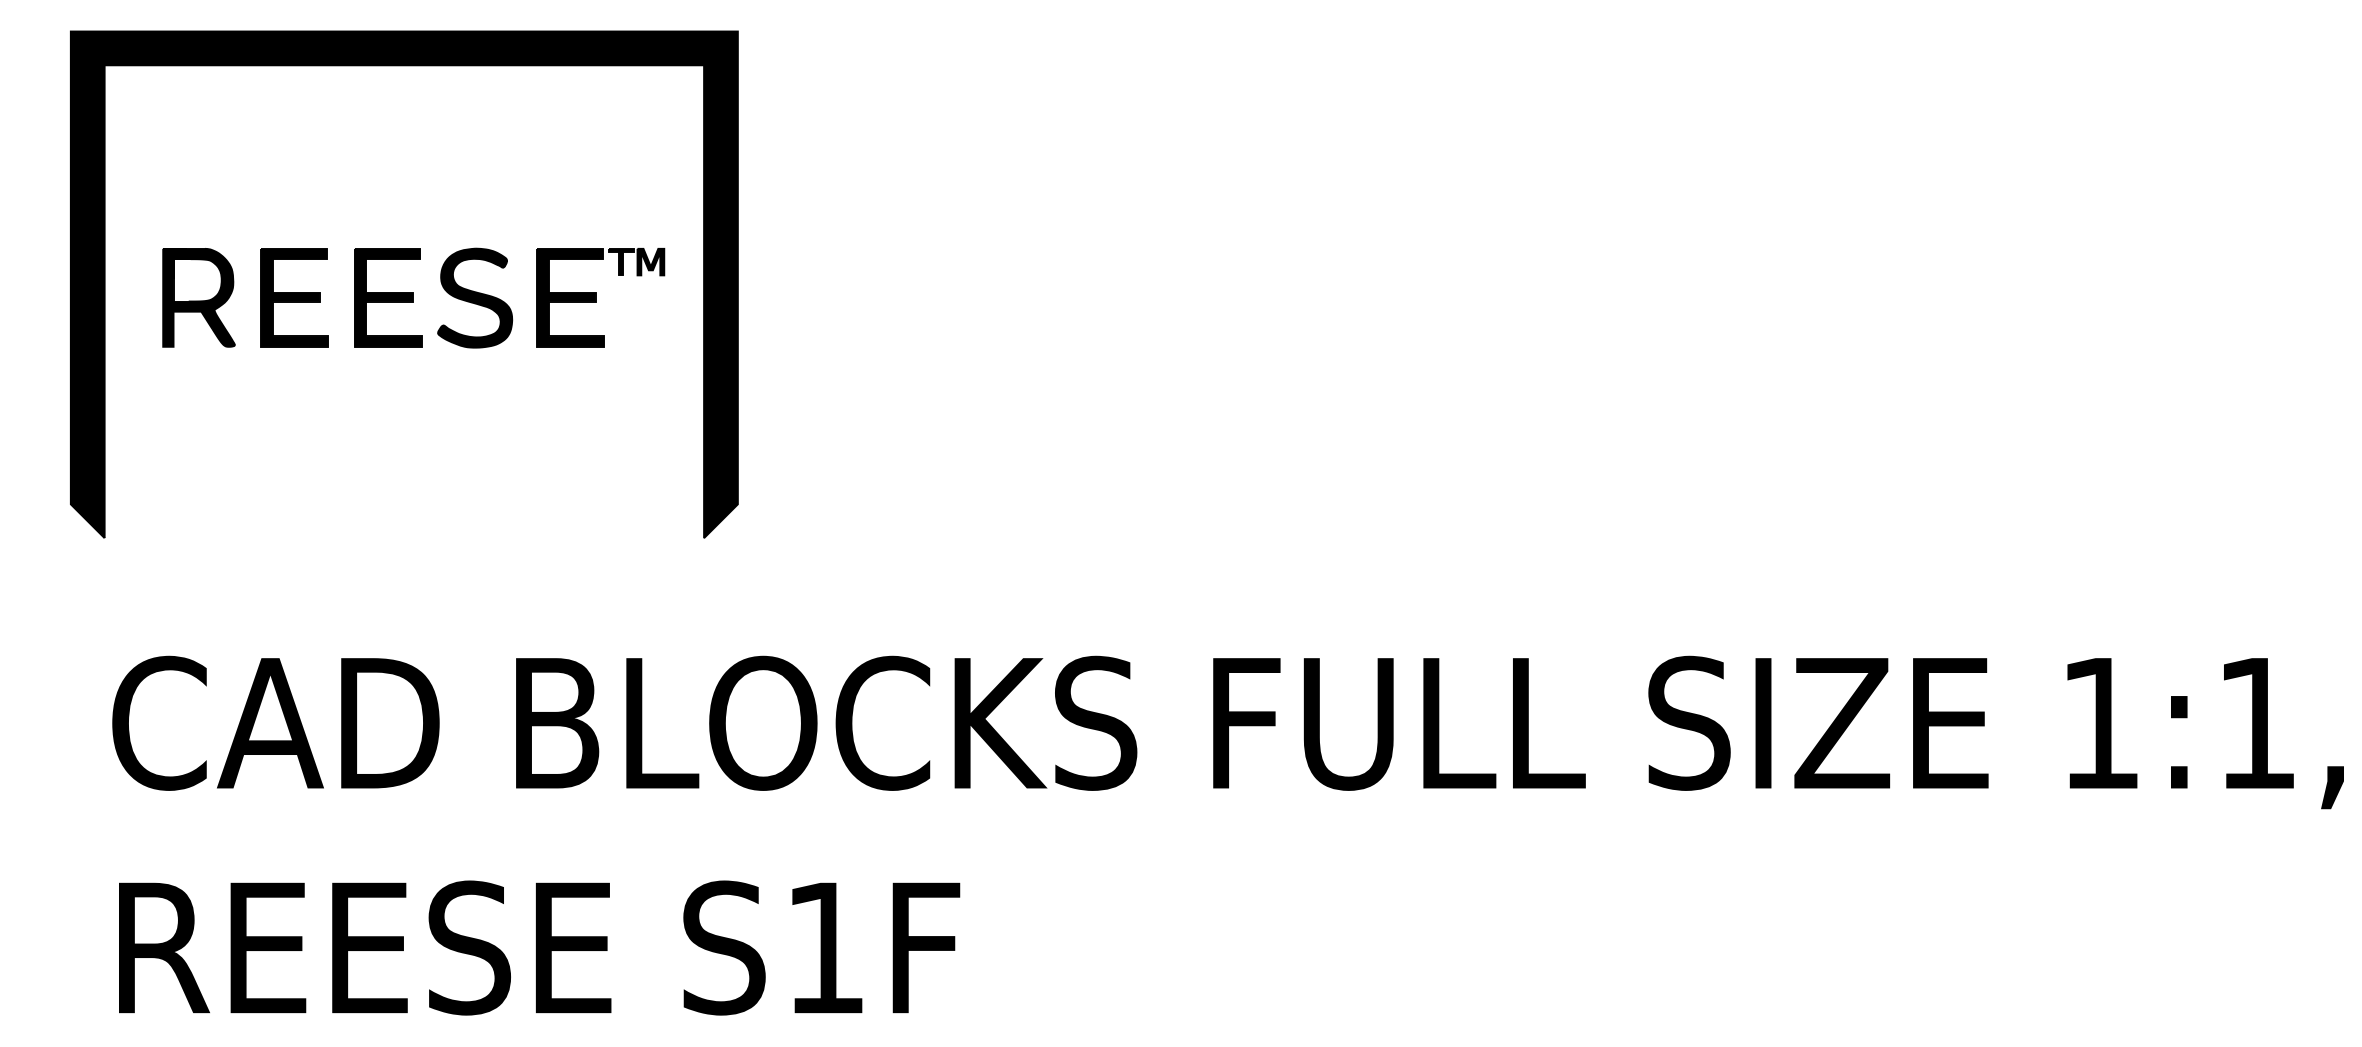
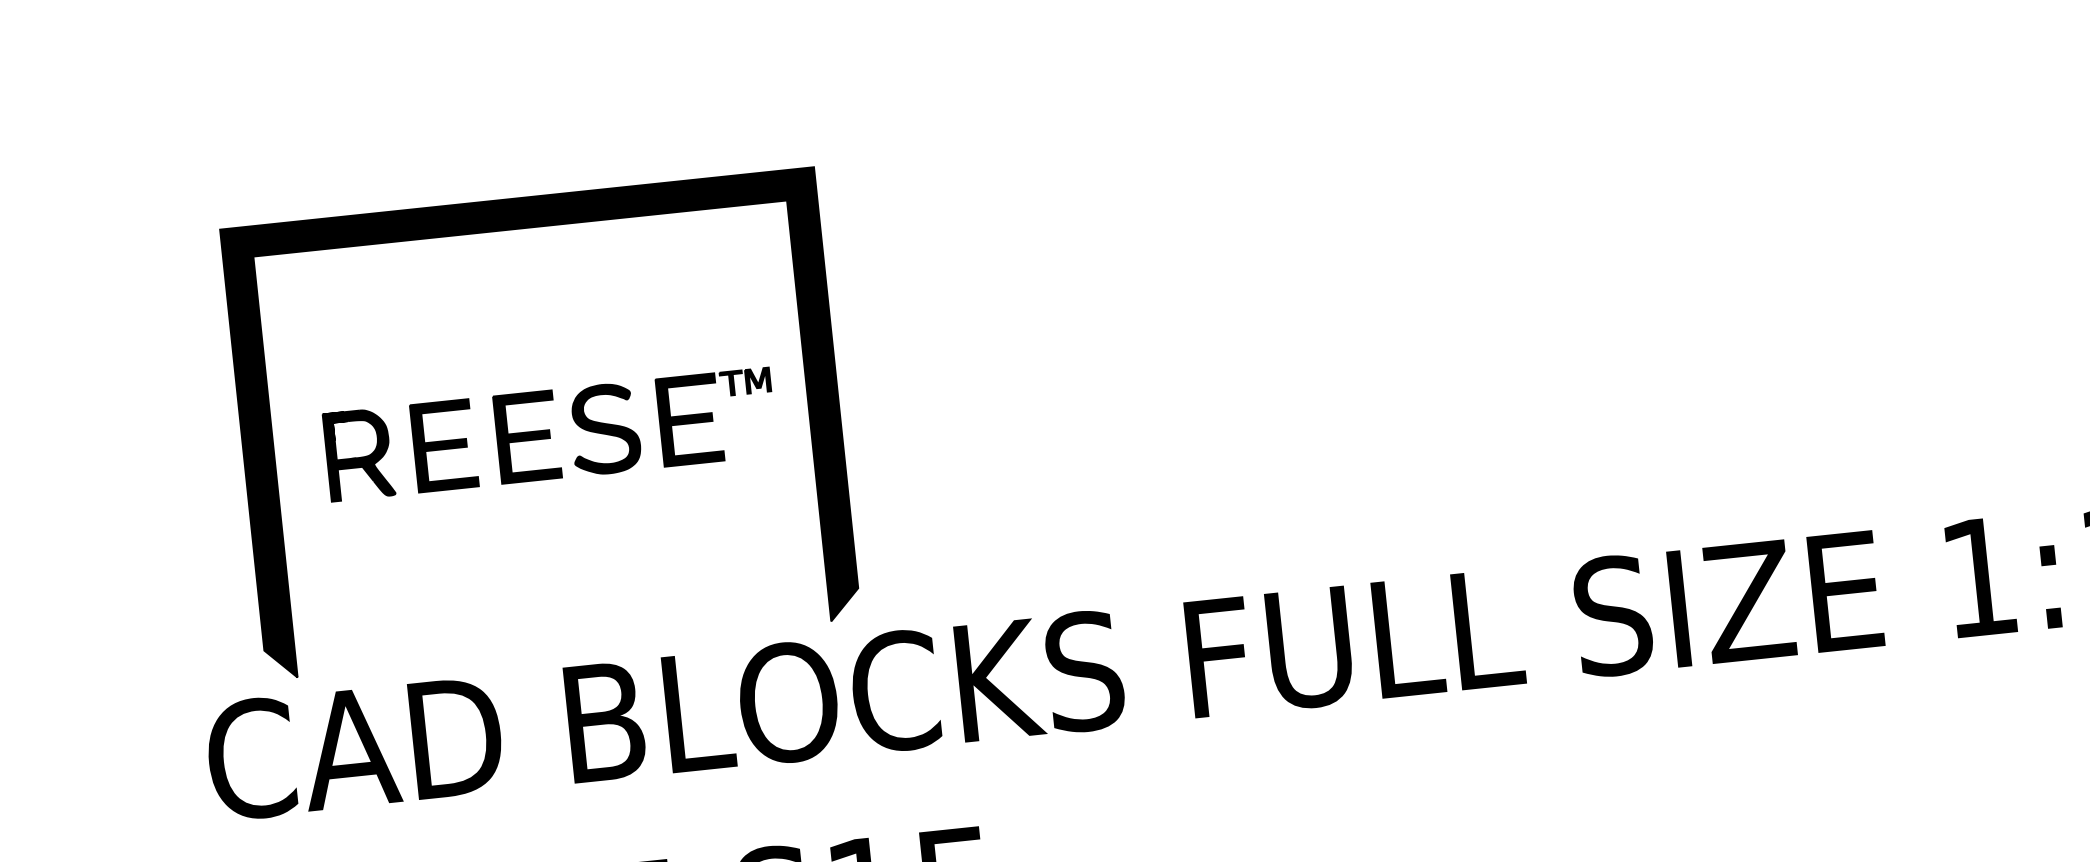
part: (404, 292) -> (541, 430), moved

